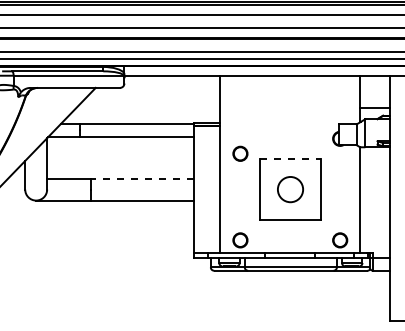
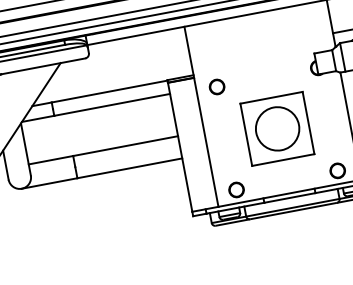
circle: (240, 153) -> (217, 86), moved
line: (290, 158) -> (271, 97), dashed -> solid
line: (142, 178) -> (125, 145), dashed -> solid
circle: (290, 189) -> (277, 128), size x1.67

